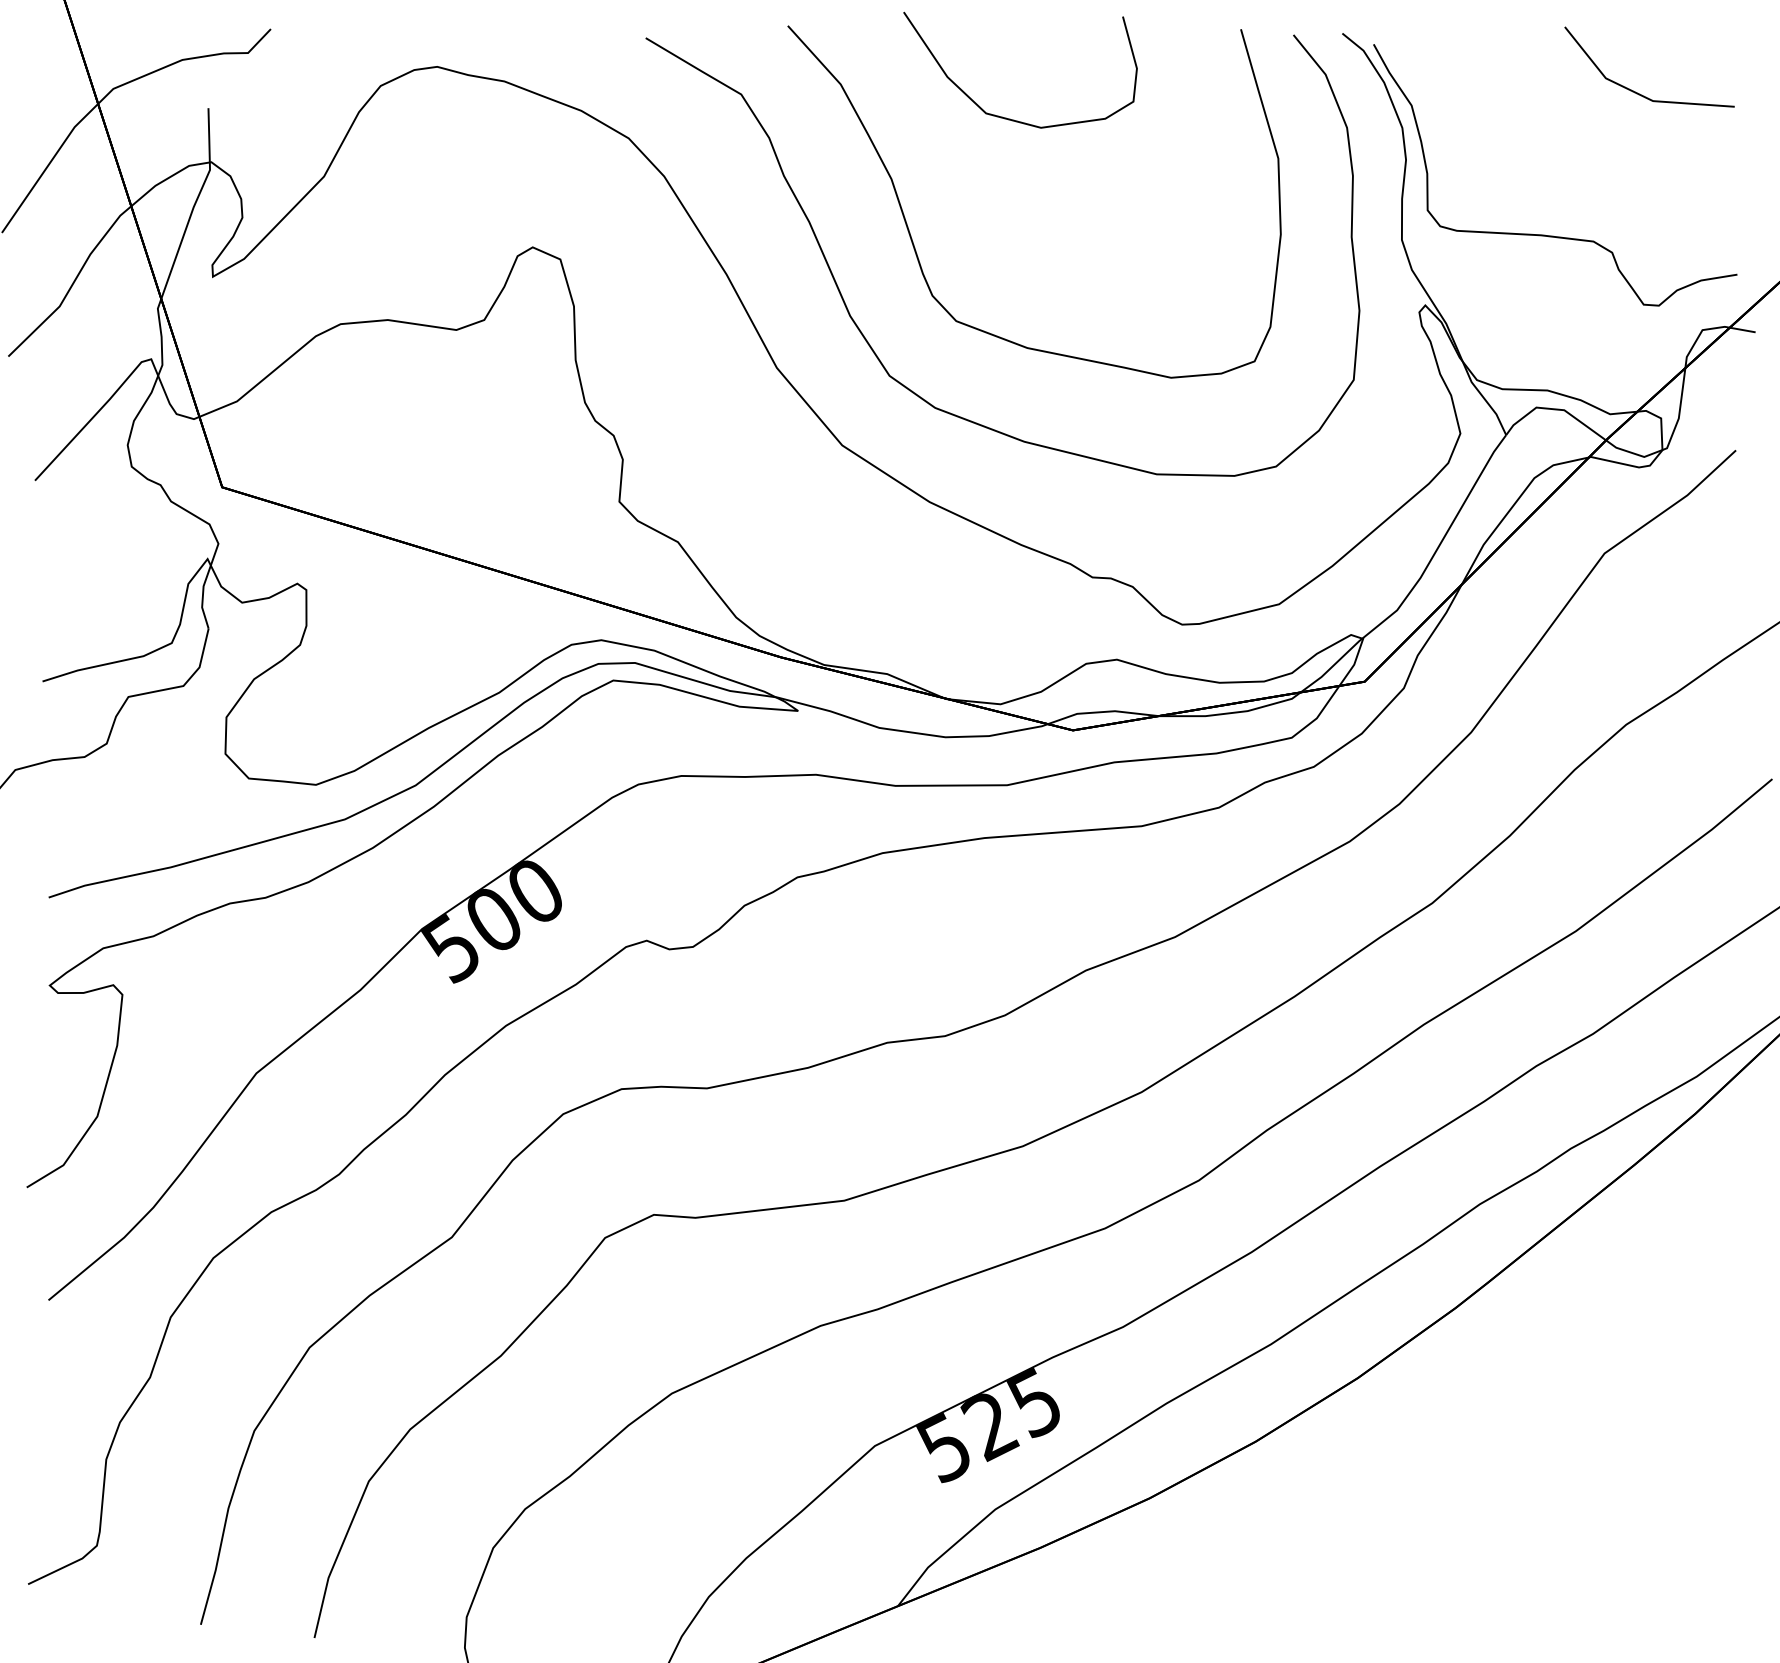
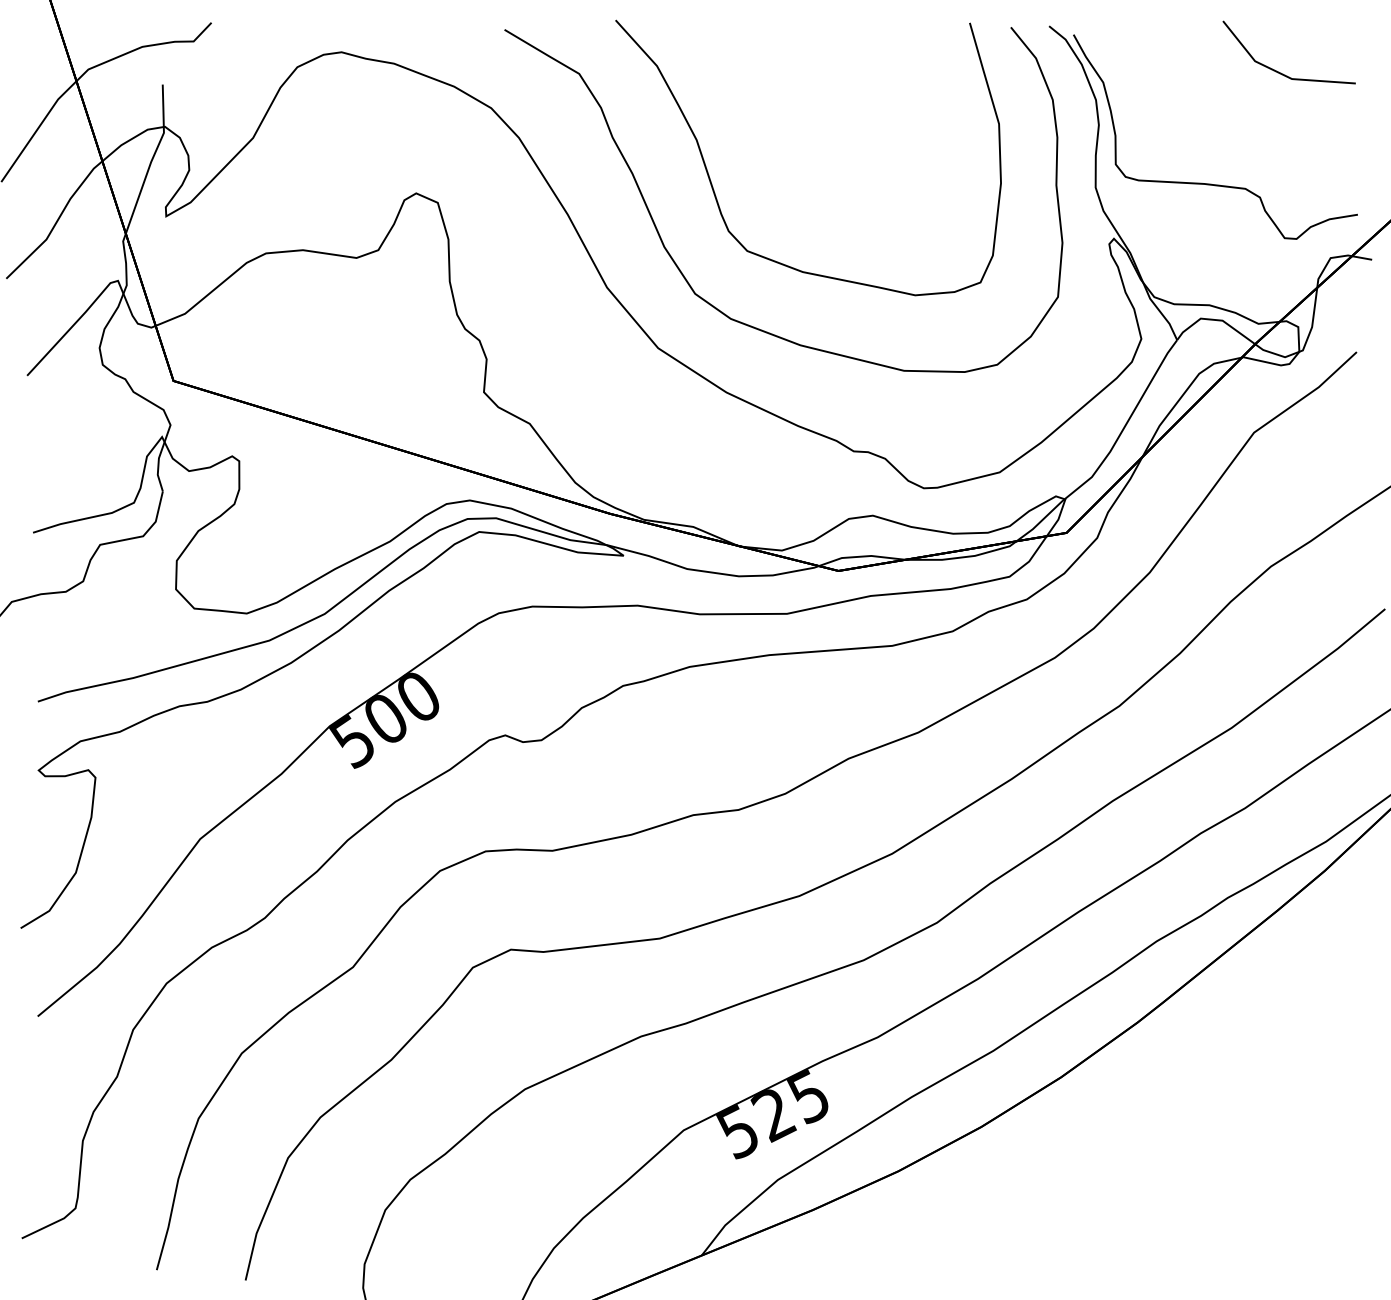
curve: (1006, 117) -> (786, 91), removed

